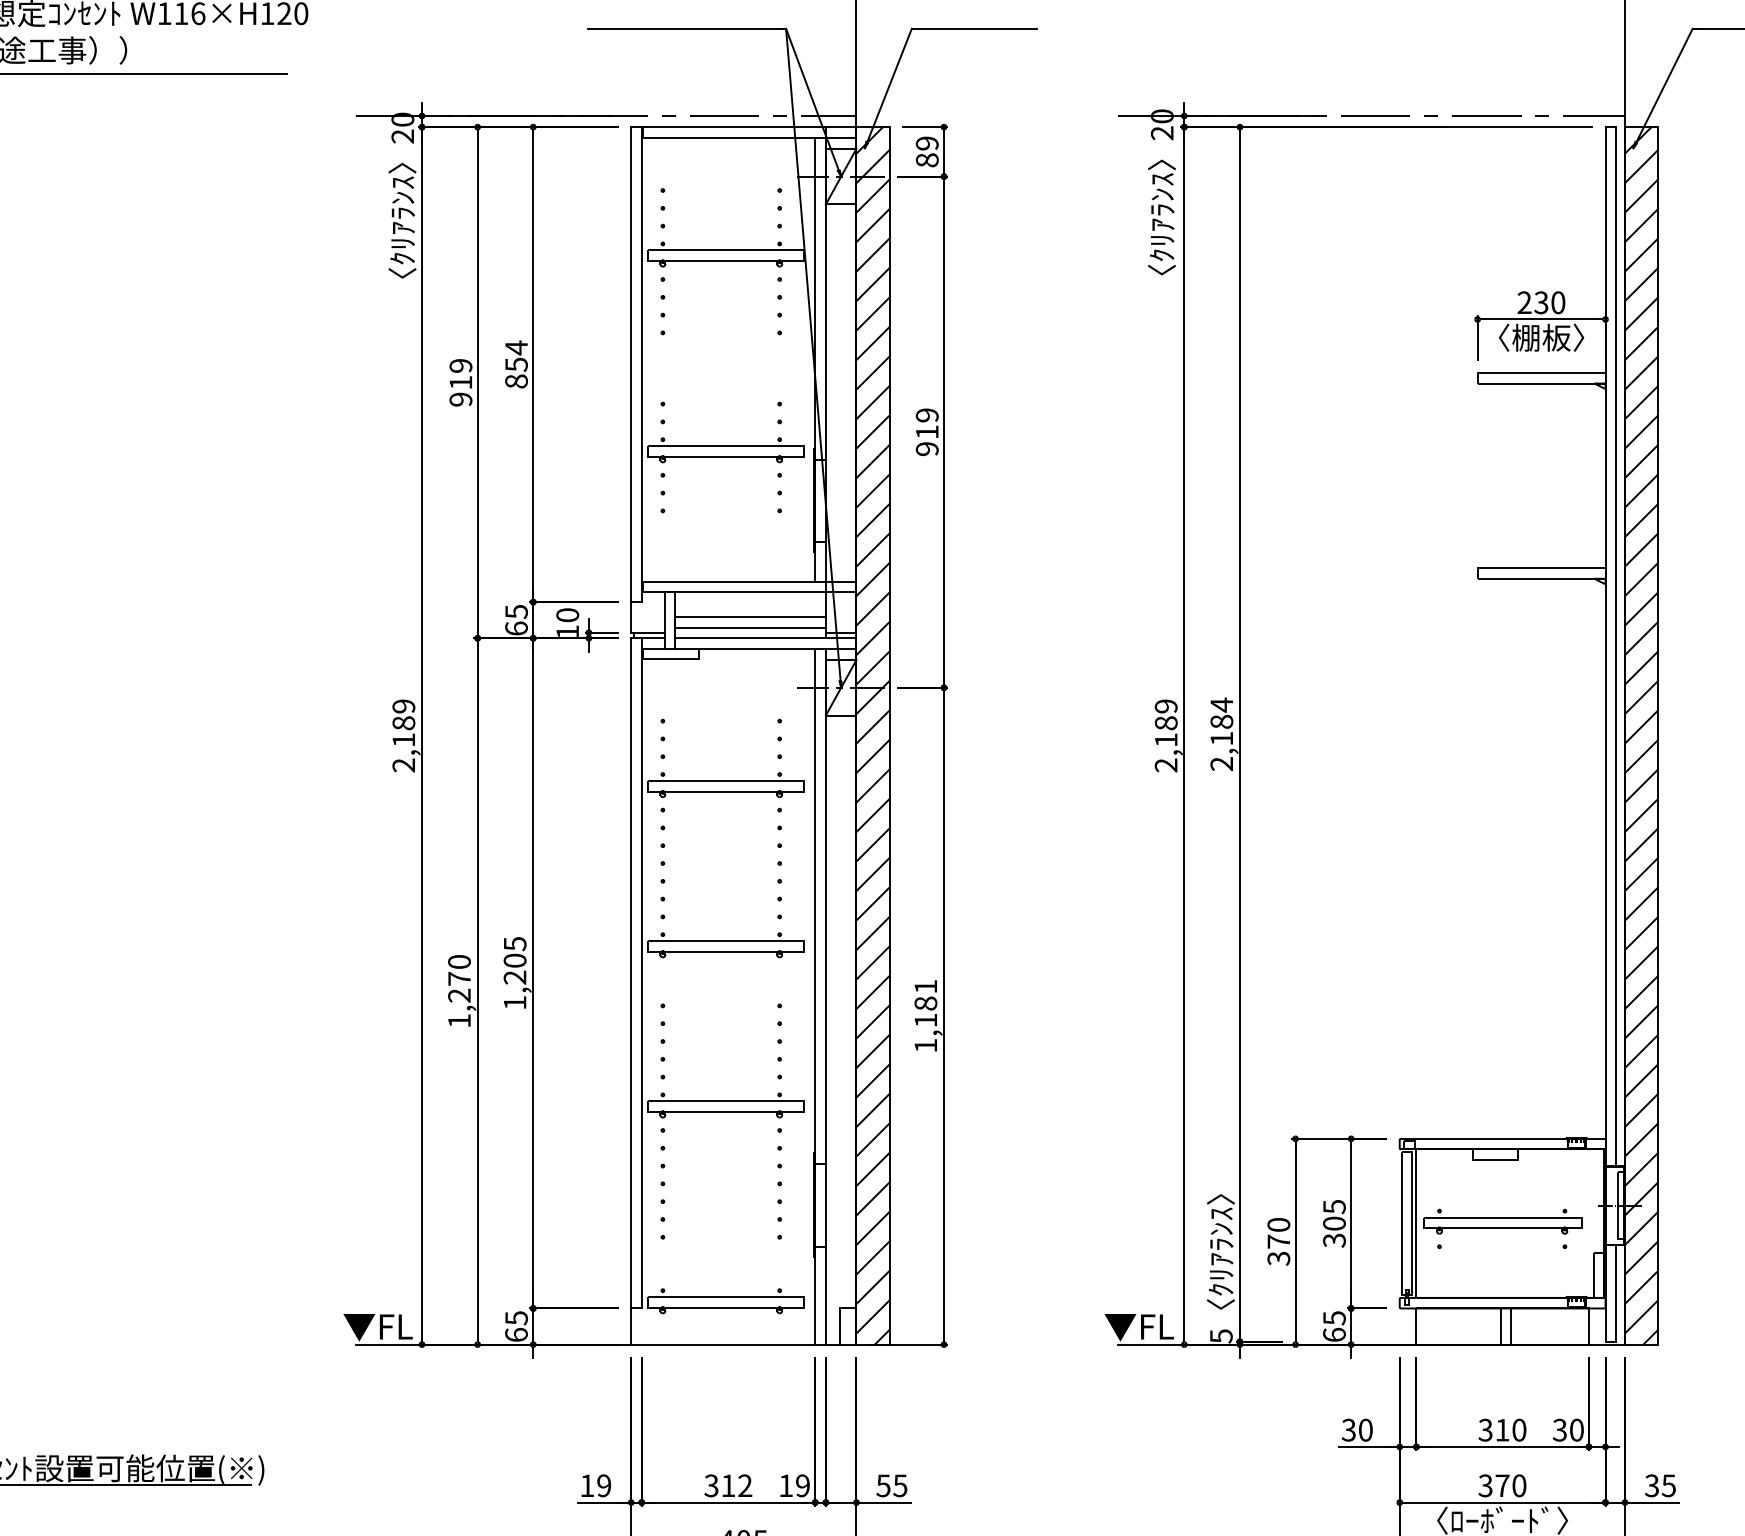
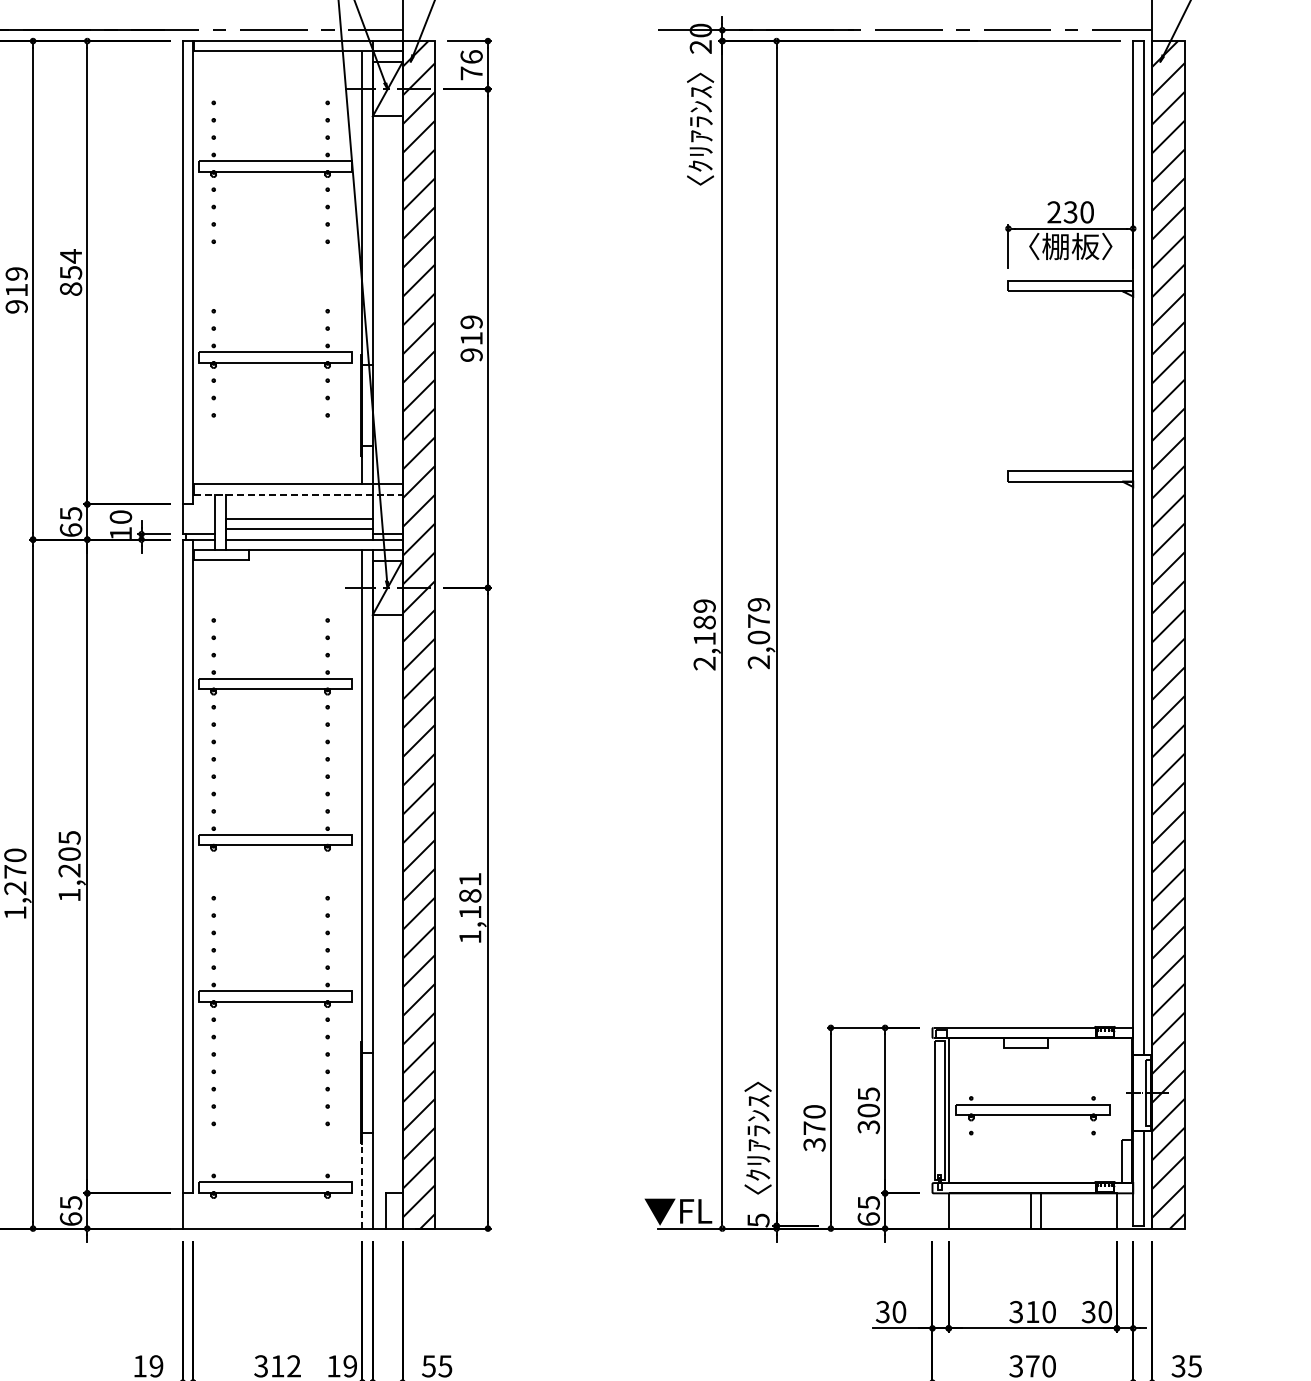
text: (926, 151) -> (470, 64), 89 -> 76
line: (749, 592) -> (298, 494), solid -> dashed
text: (1221, 721) -> (758, 620), 2,184 -> 2,079
line: (815, 1295) -> (362, 1180), solid -> dashed

